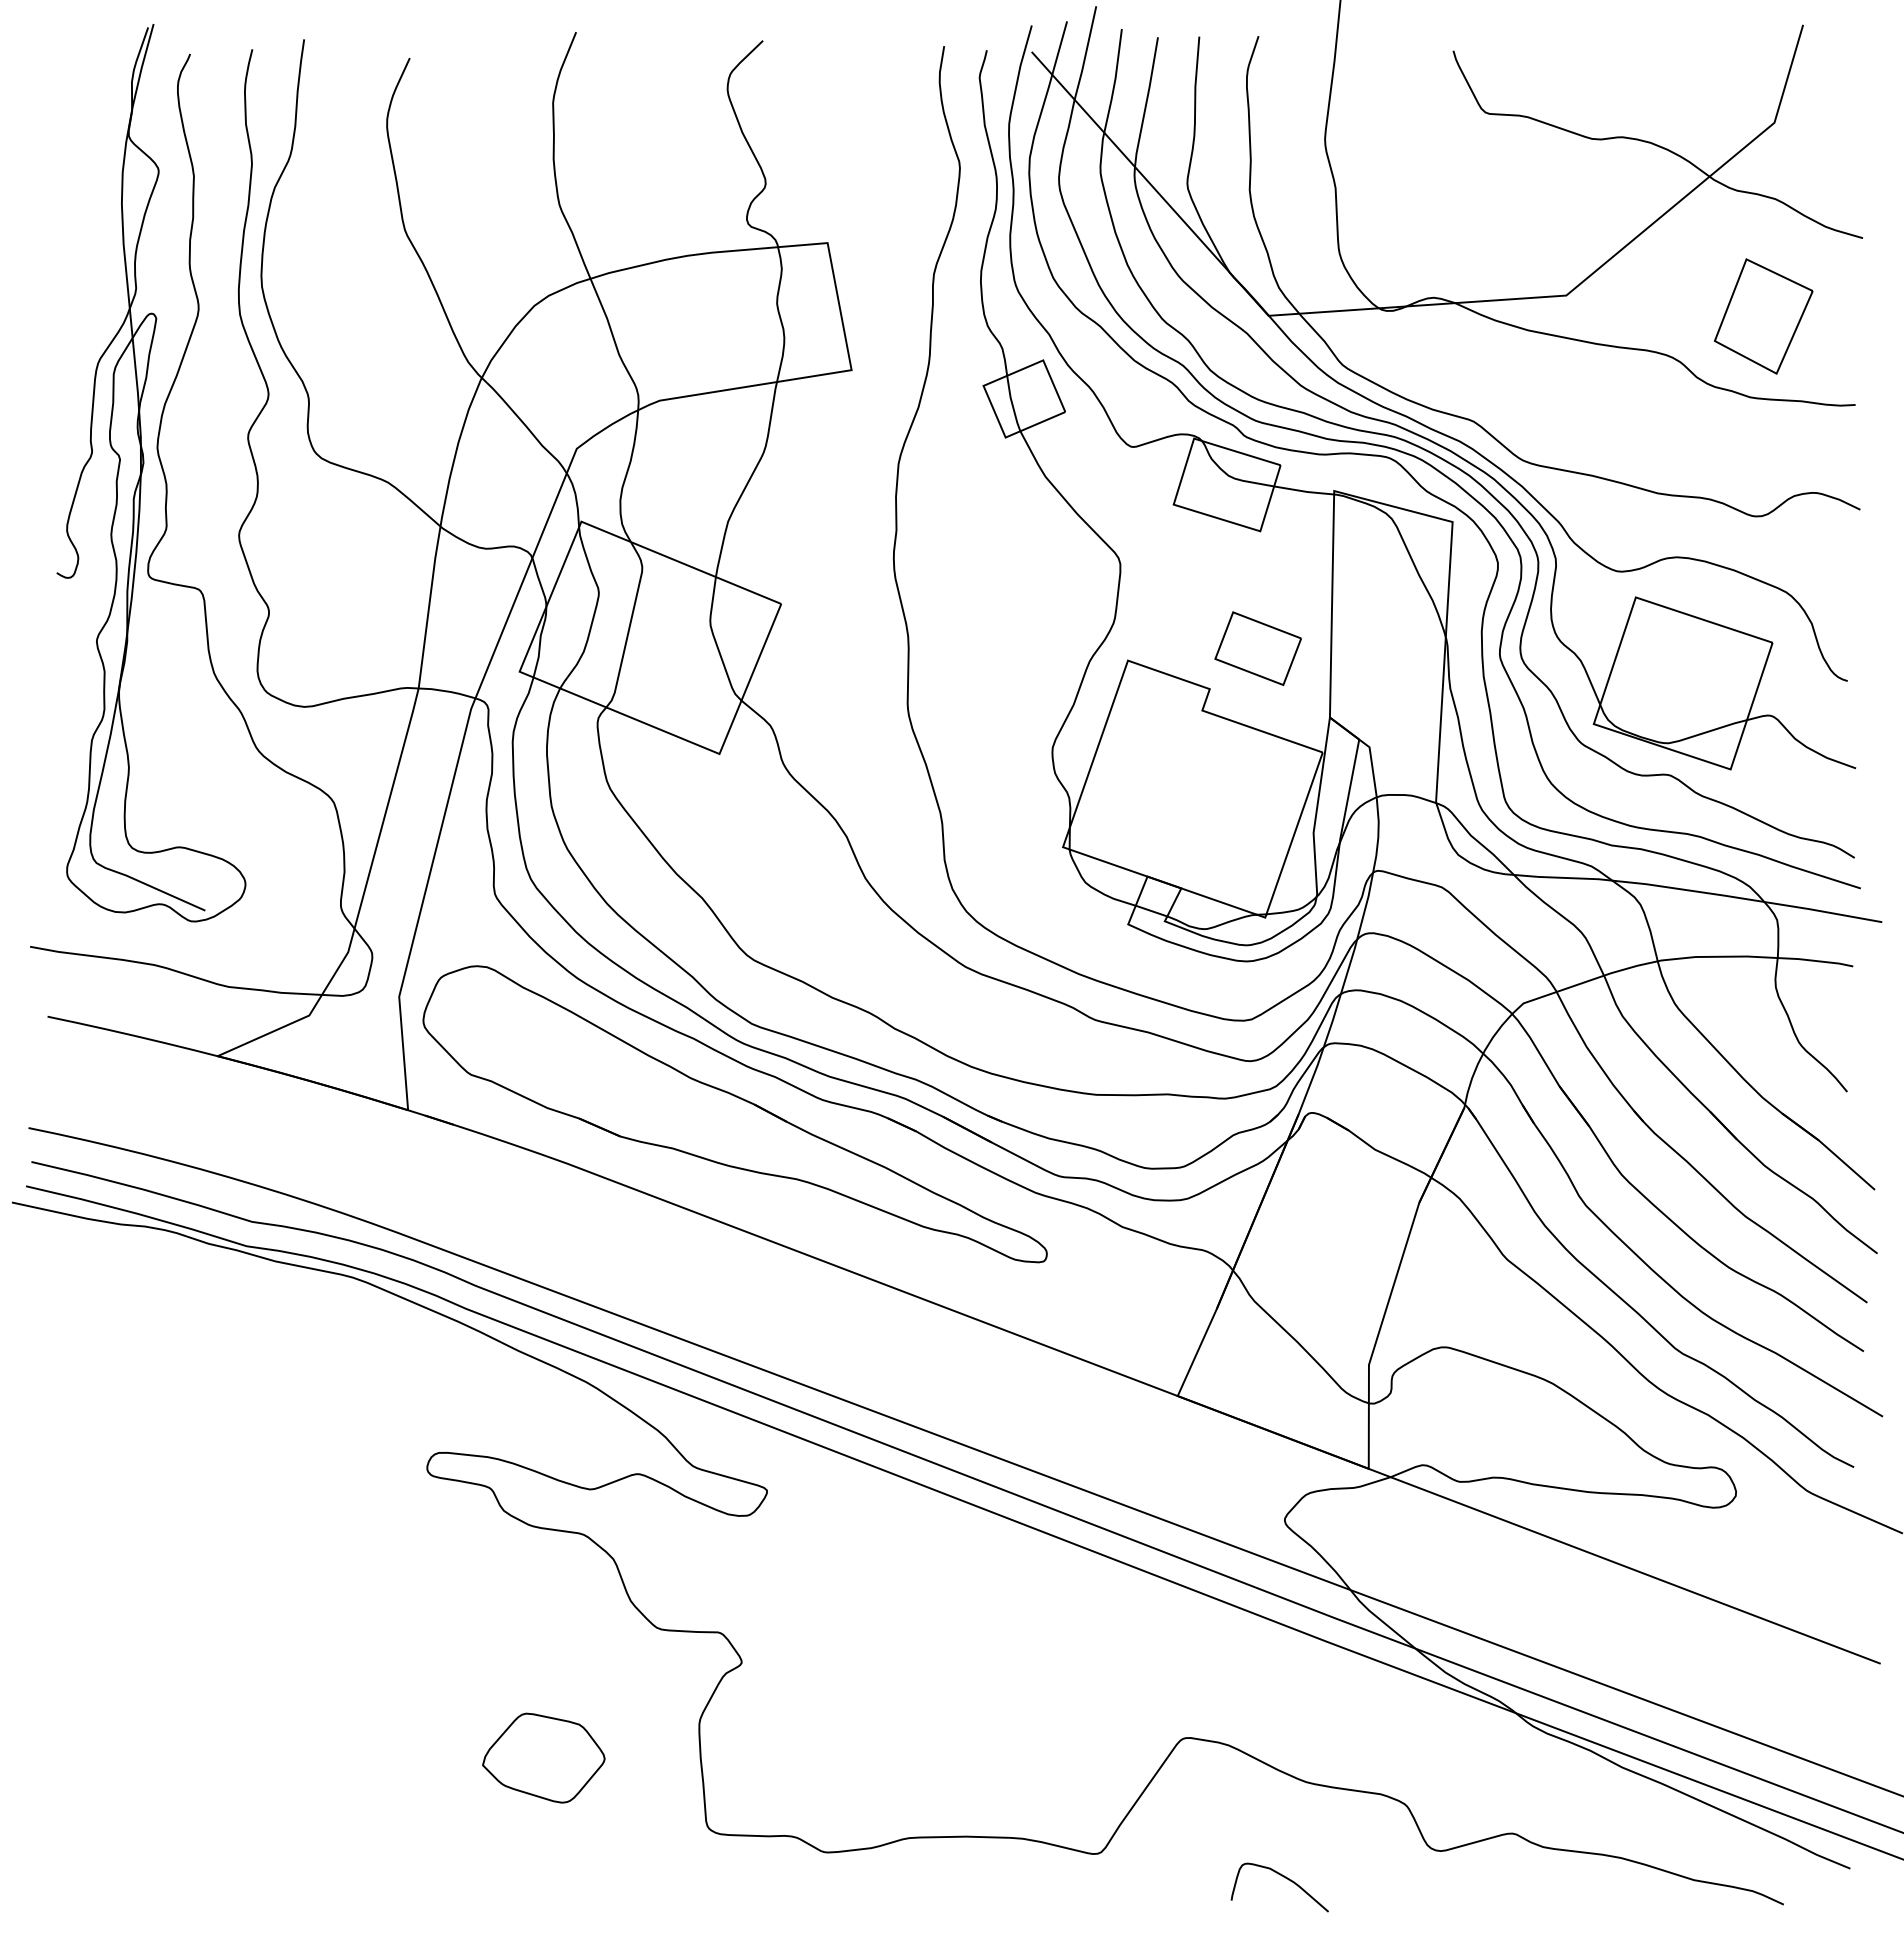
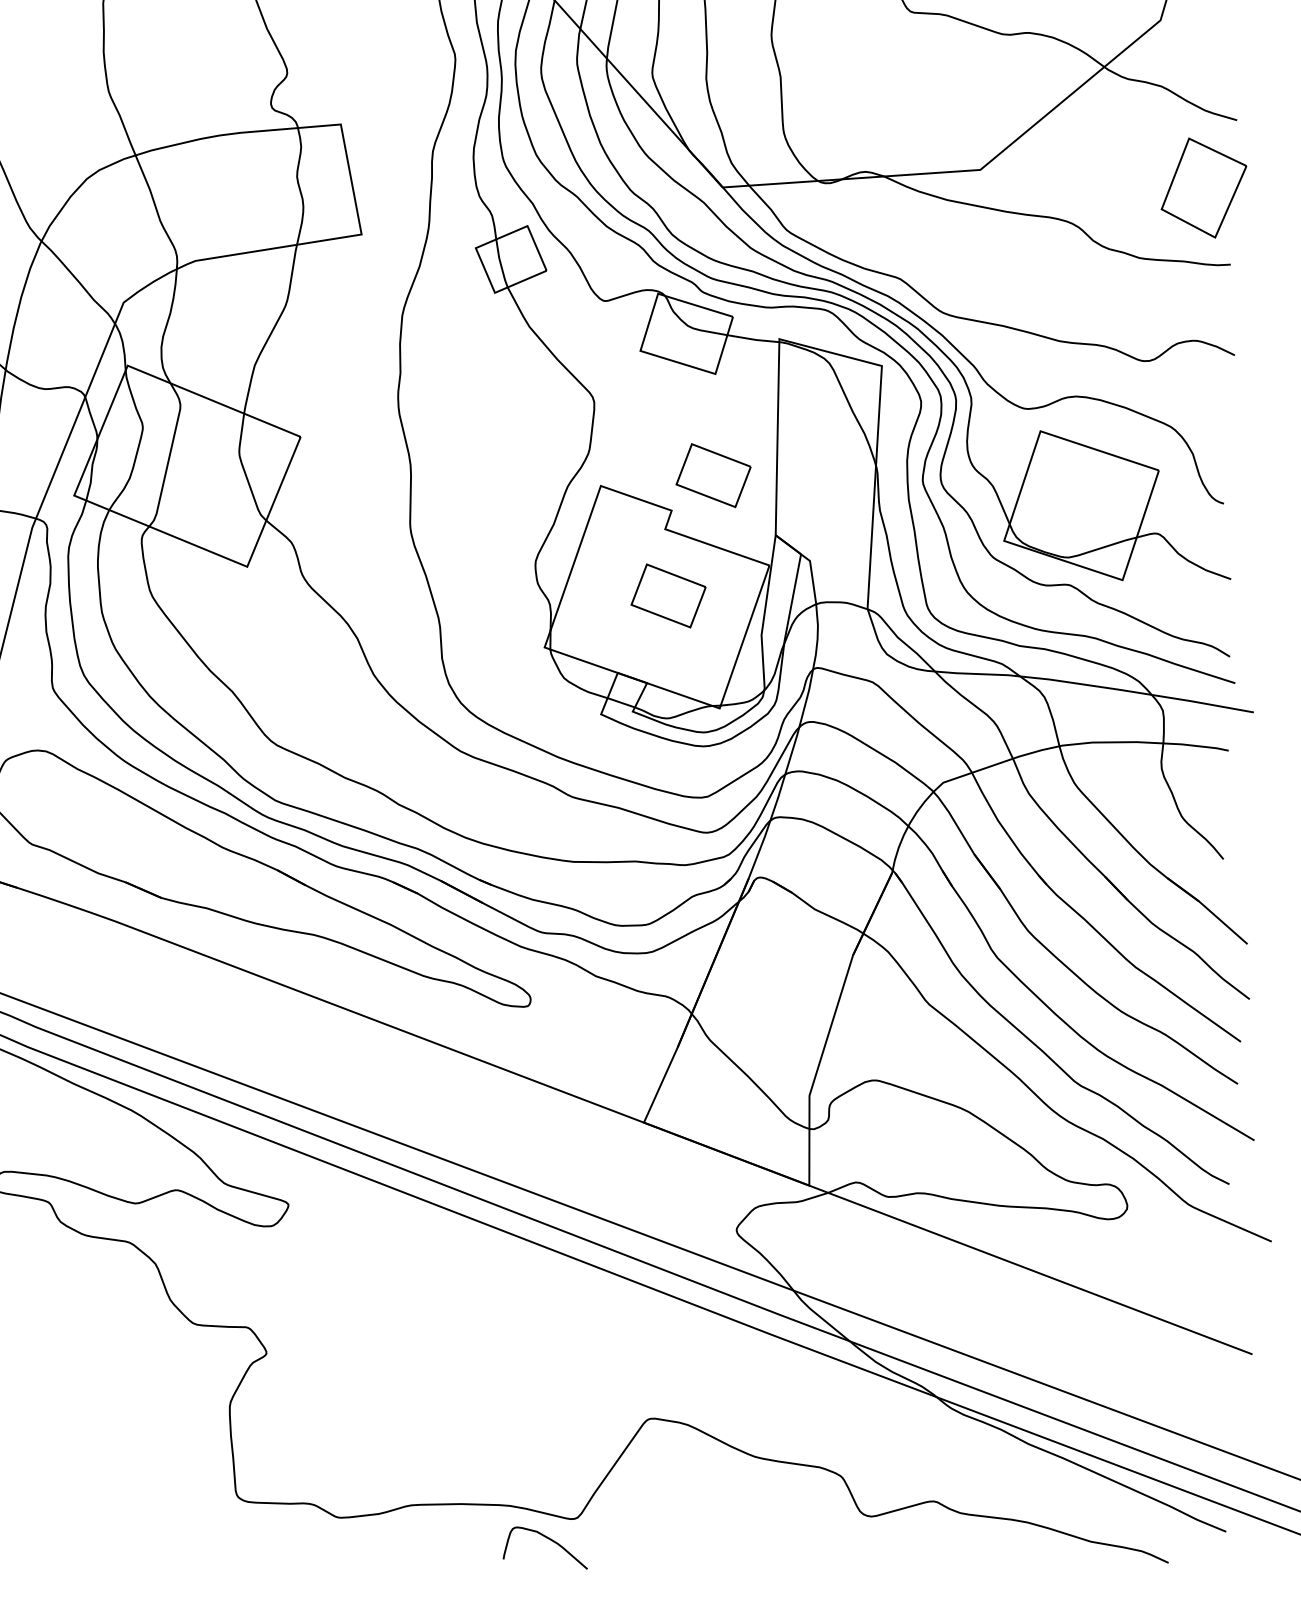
part: (1763, 316) -> (1203, 188), moved
part: (1205, 787) -> (667, 595), added
part: (543, 1757) -> (94, 1435), removed
curve: (1283, 1877) -> (548, 1539), moved

